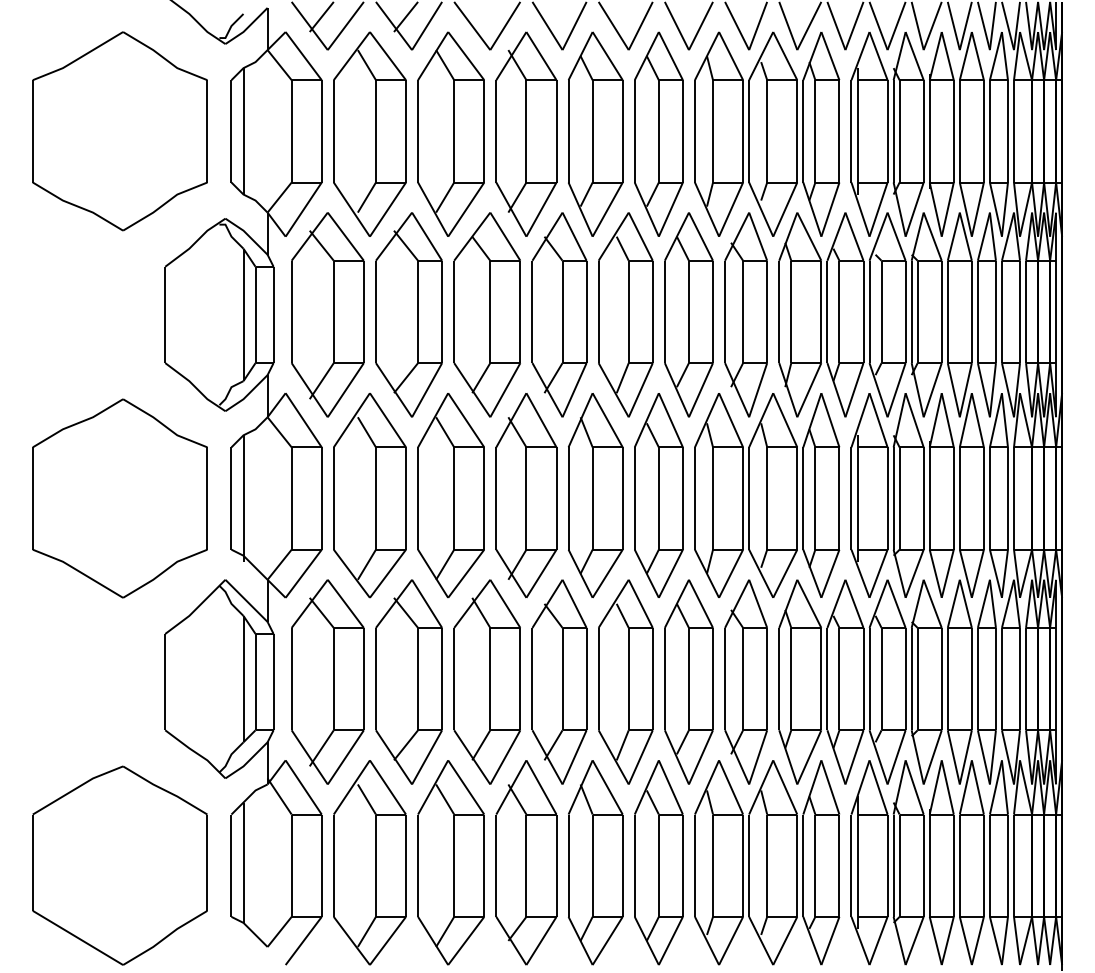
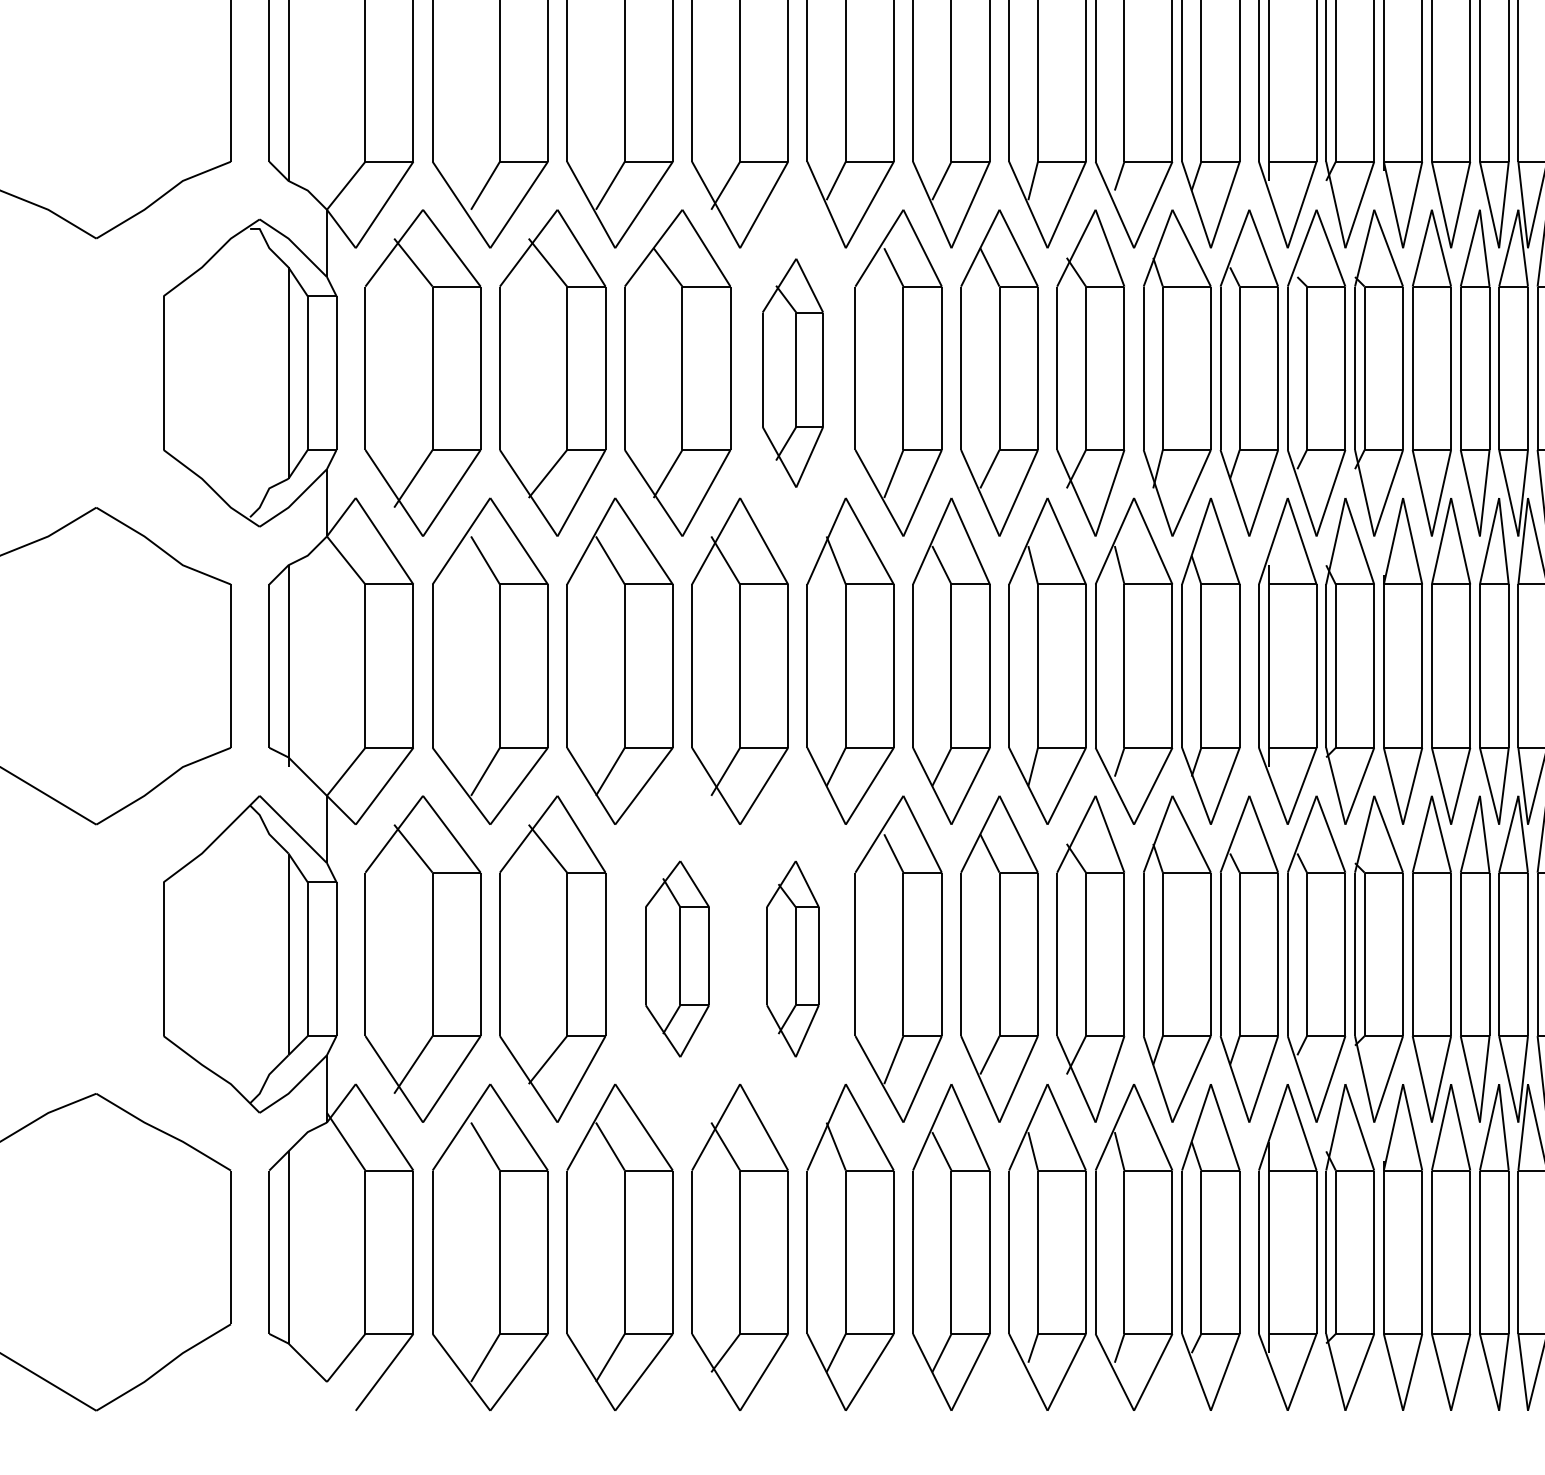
part: (559, 314) -> (792, 372), size x0.7
part: (486, 681) -> (676, 958), size x0.6
part: (559, 681) -> (792, 958), size x0.6

